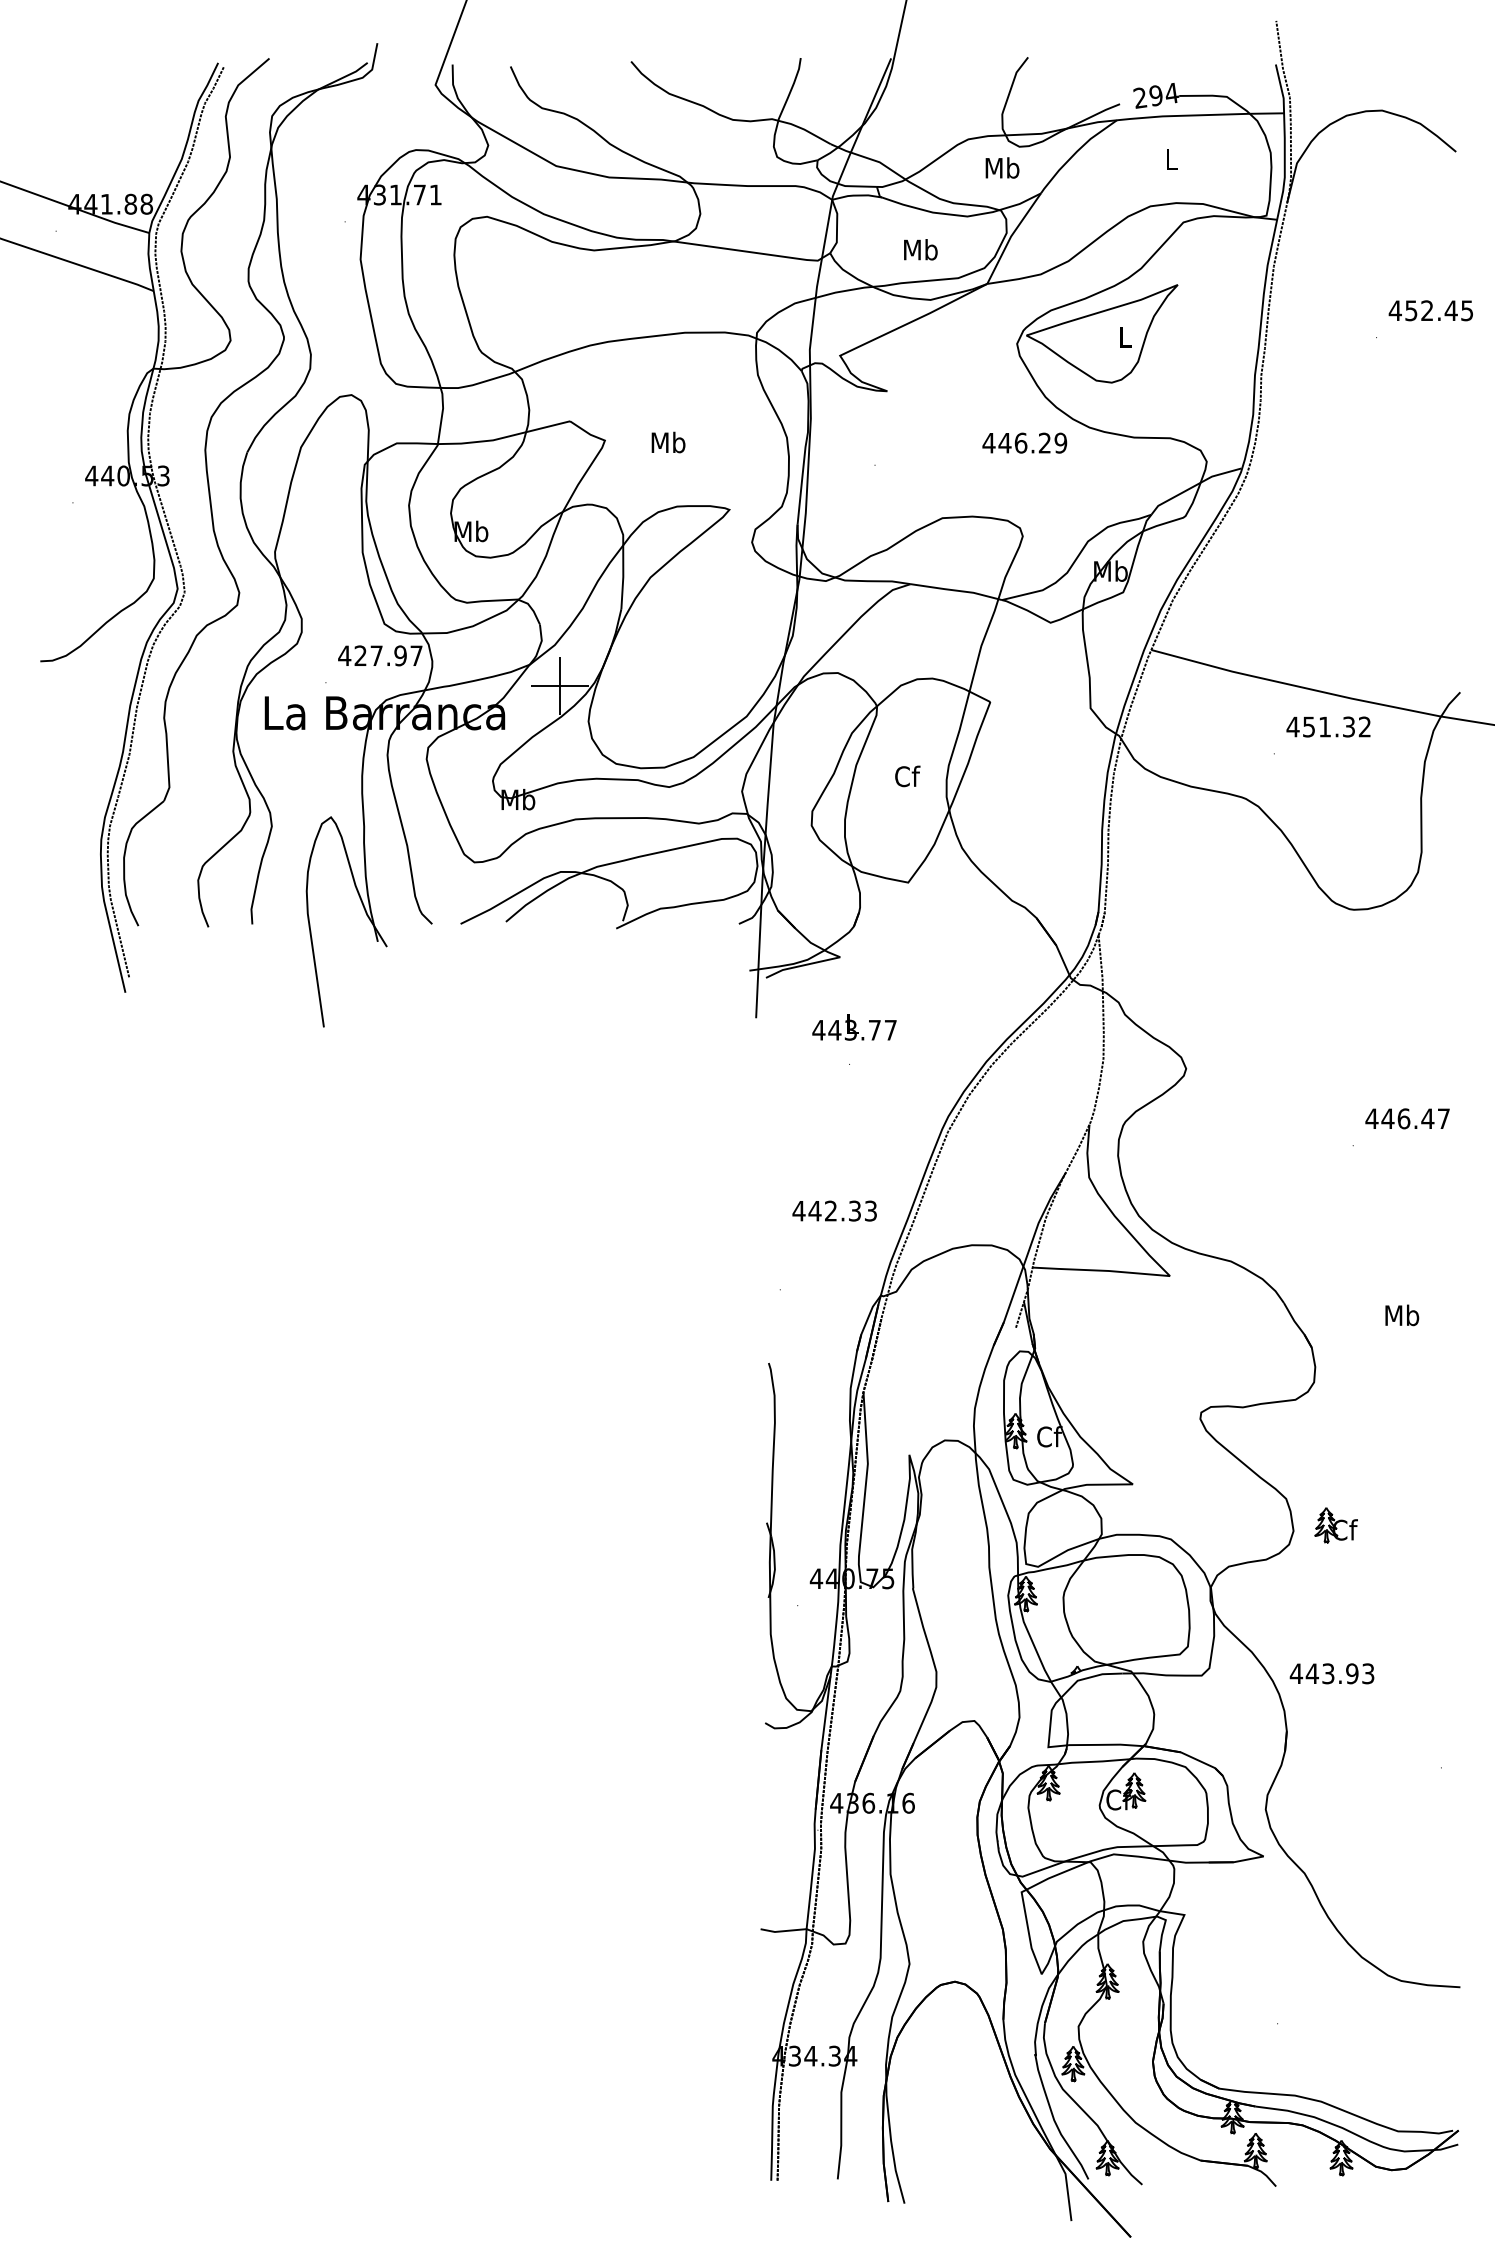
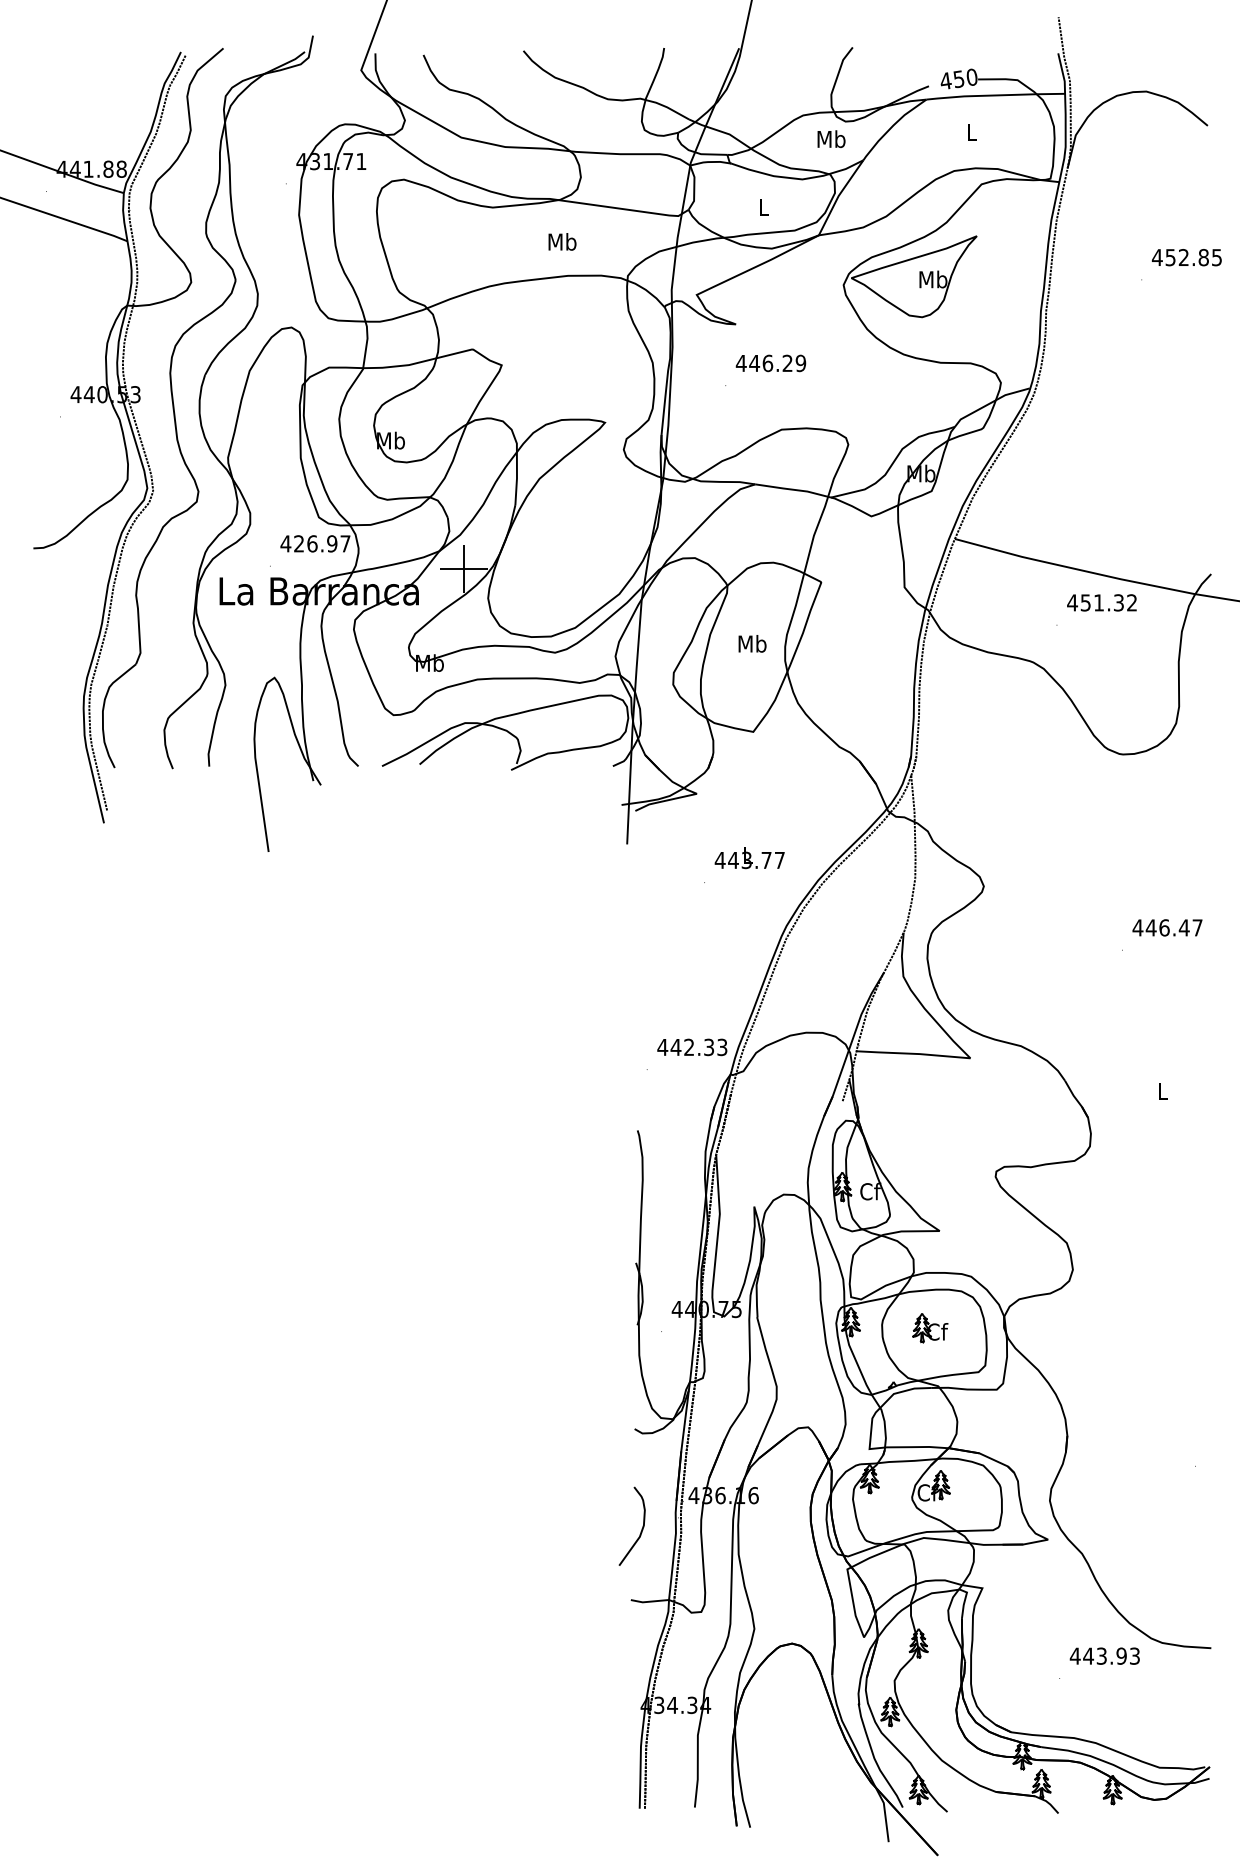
text: (1155, 96) -> (958, 79), 294 -> 450
text: (920, 249) -> (763, 206), Mb -> L
text: (1450, 310) -> (1203, 257), 452.45 -> 452.85
text: (1125, 337) -> (933, 279), L -> Mb
text: (668, 442) -> (562, 241), moved
text: (1024, 443) -> (770, 363), moved
text: (376, 655) -> (312, 543), 427.97 -> 426.97
text: (907, 775) -> (752, 643), Cf -> Mb
text: (854, 1027) -> (749, 858), moved
text: (834, 1211) -> (692, 1047), moved
text: (1402, 1314) -> (1163, 1090), Mb -> L
part: (1336, 1525) -> (930, 1328), moved
text: (1331, 1672) -> (1104, 1655), moved
curve: (773, 1842) -> (641, 1528), added

